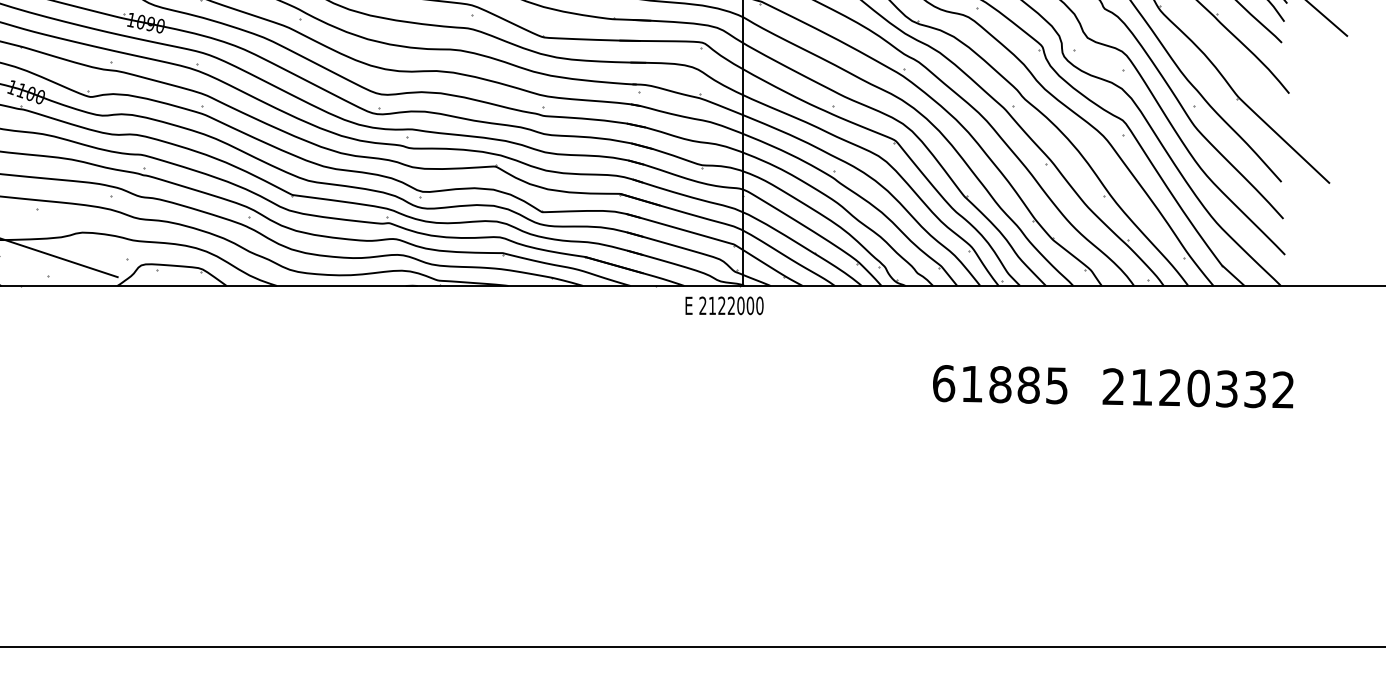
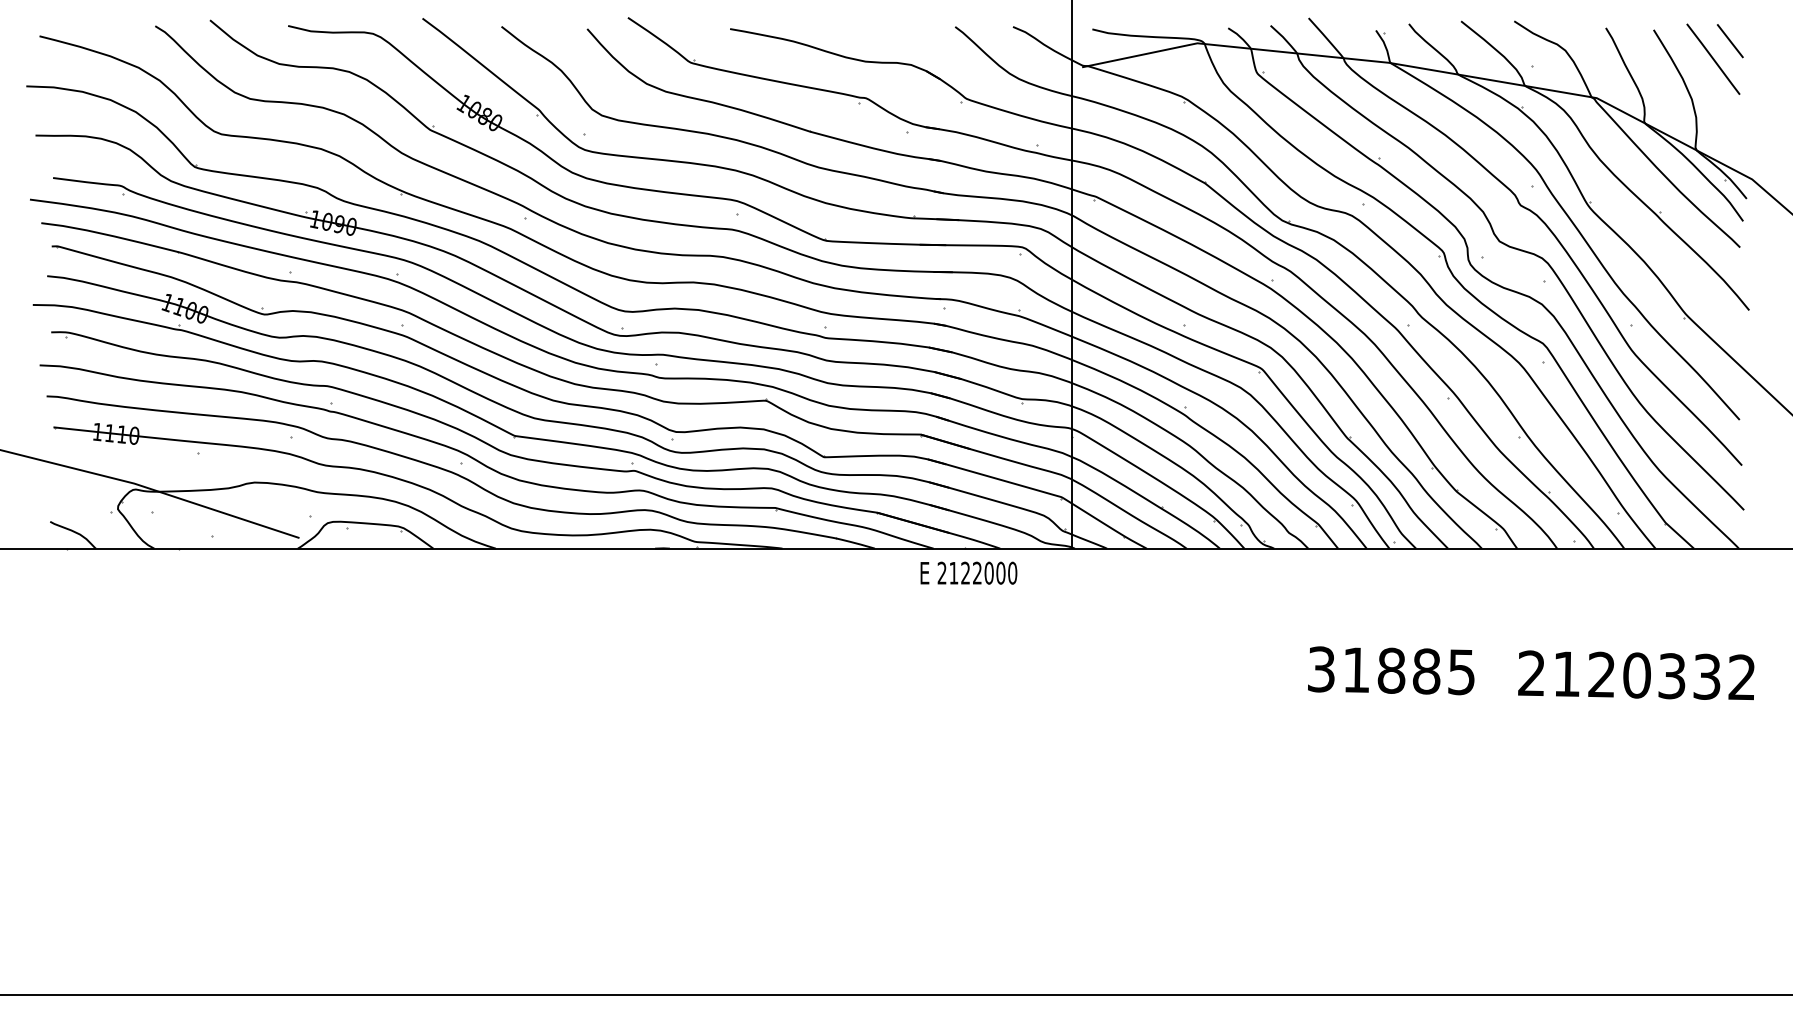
text: (724, 305) -> (968, 572), moved
text: (943, 383) -> (1321, 669), 61885 -> 31885

